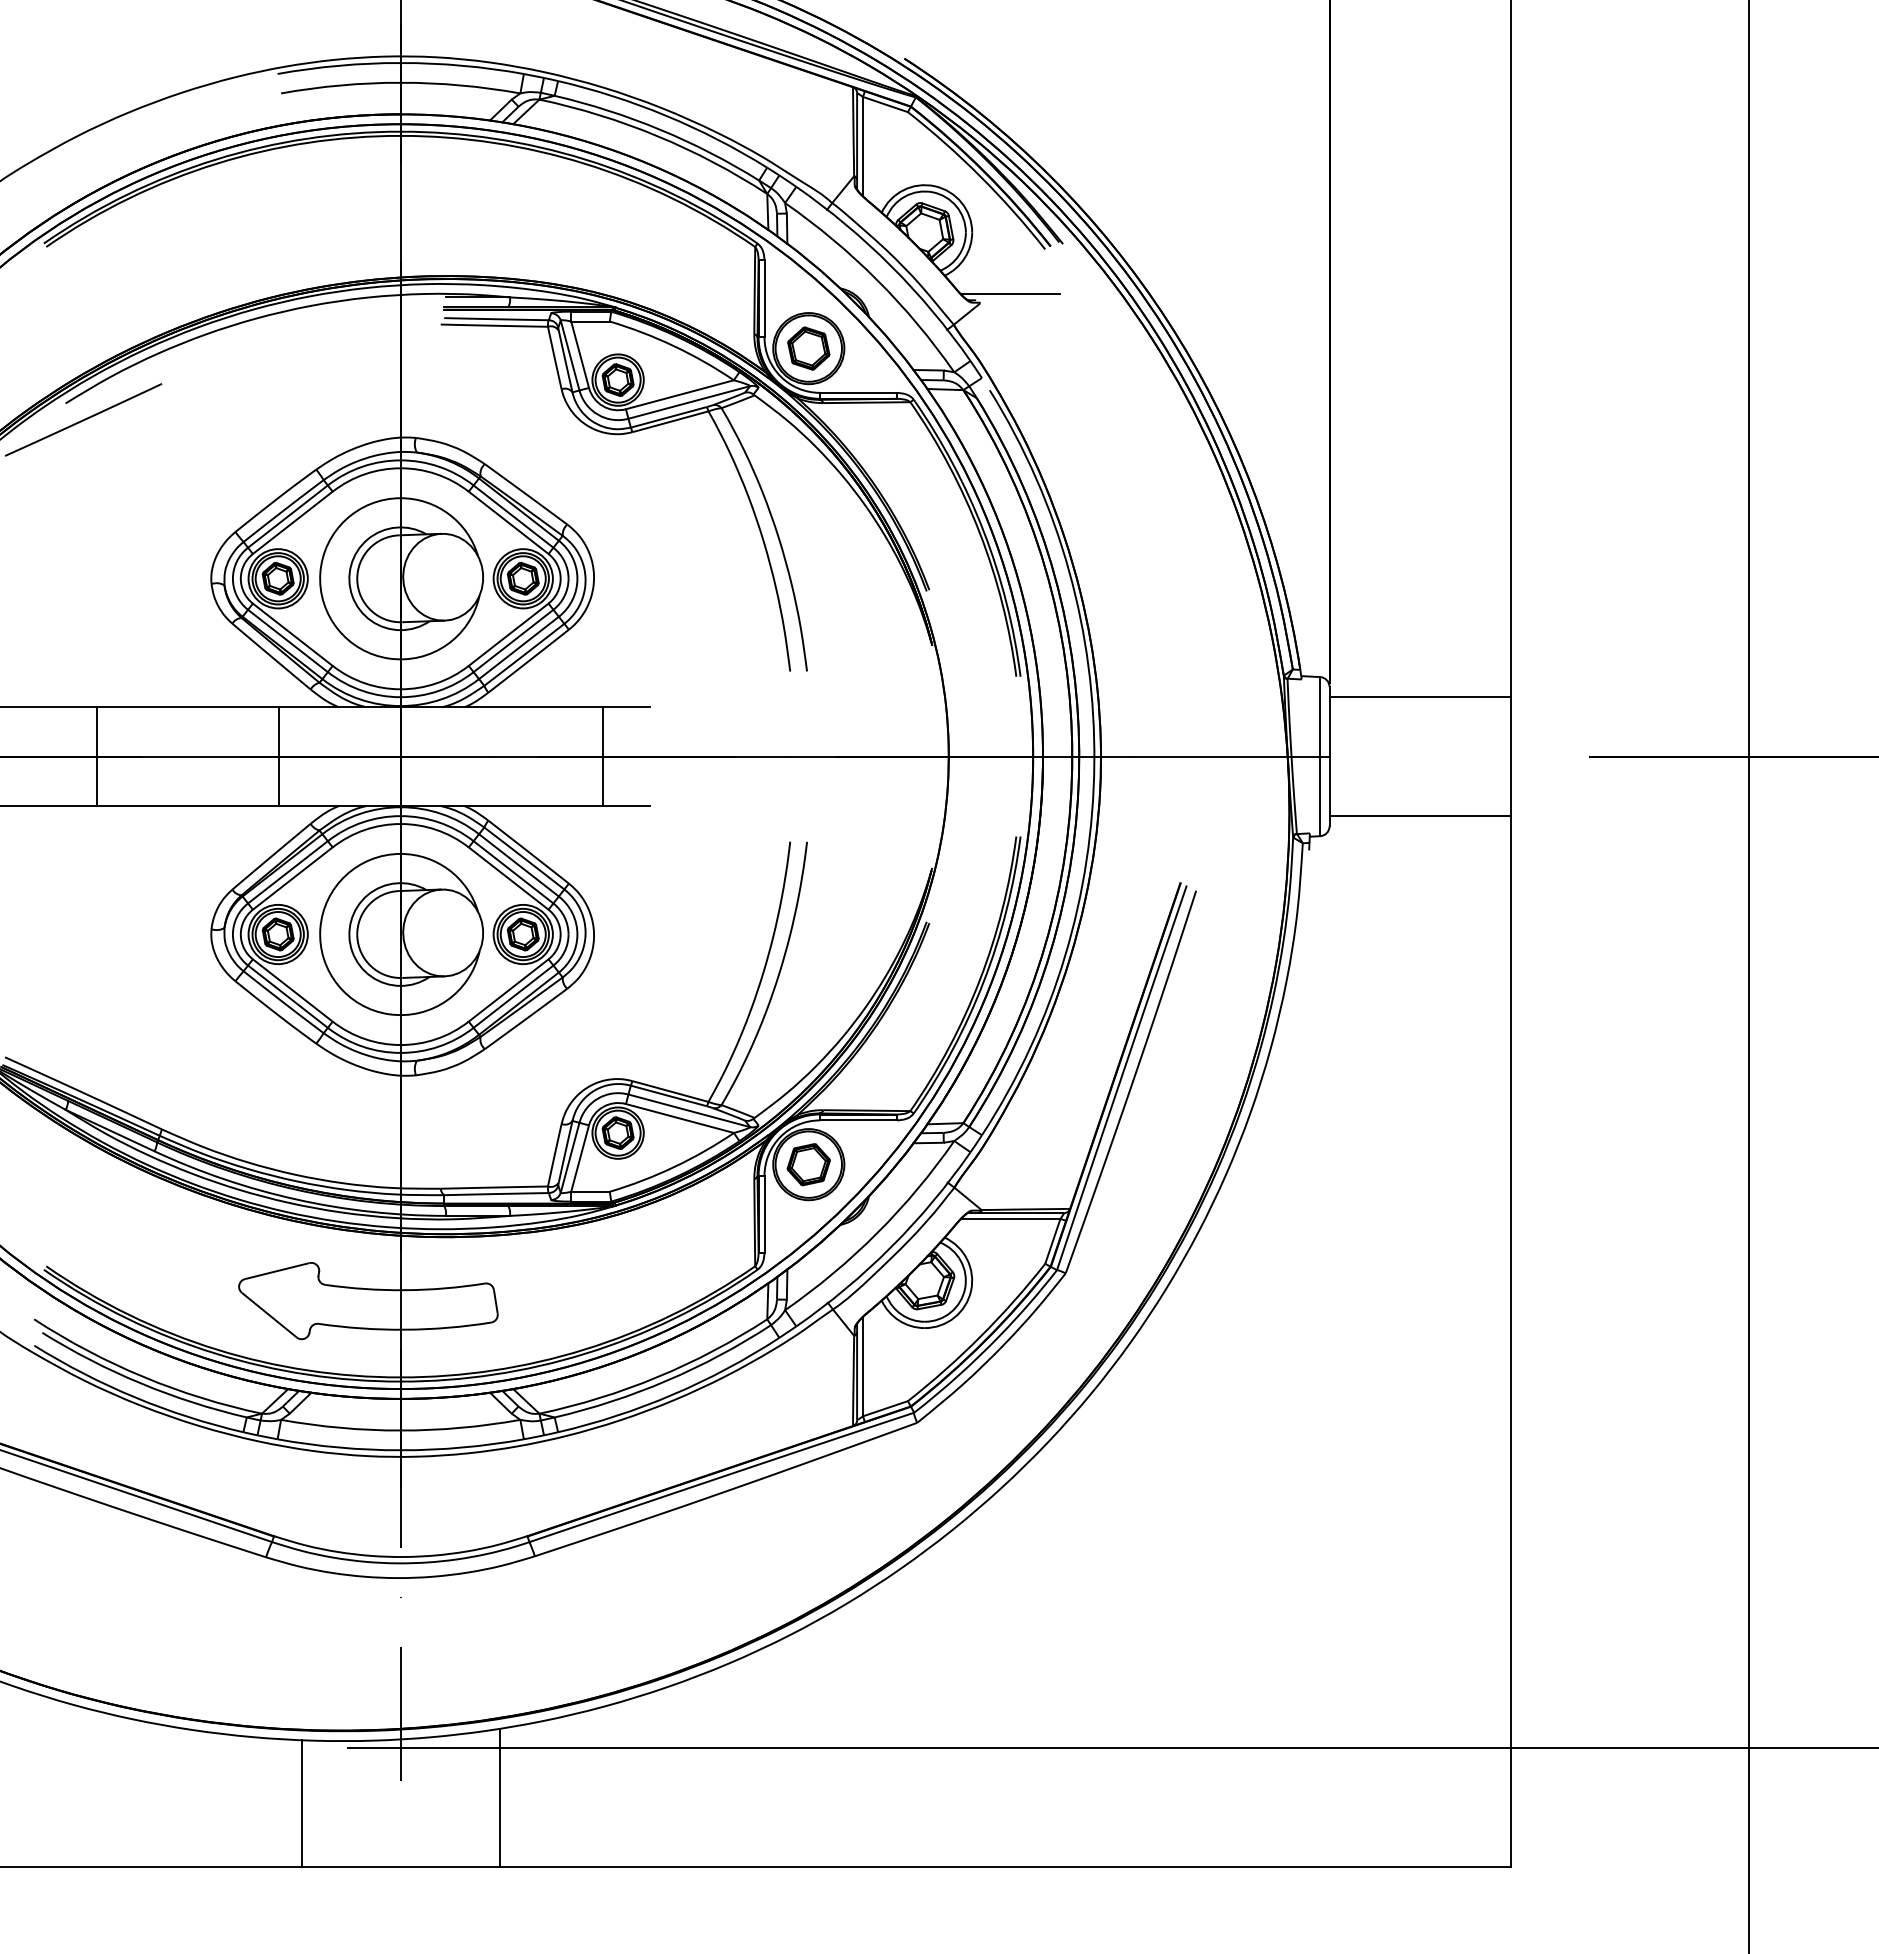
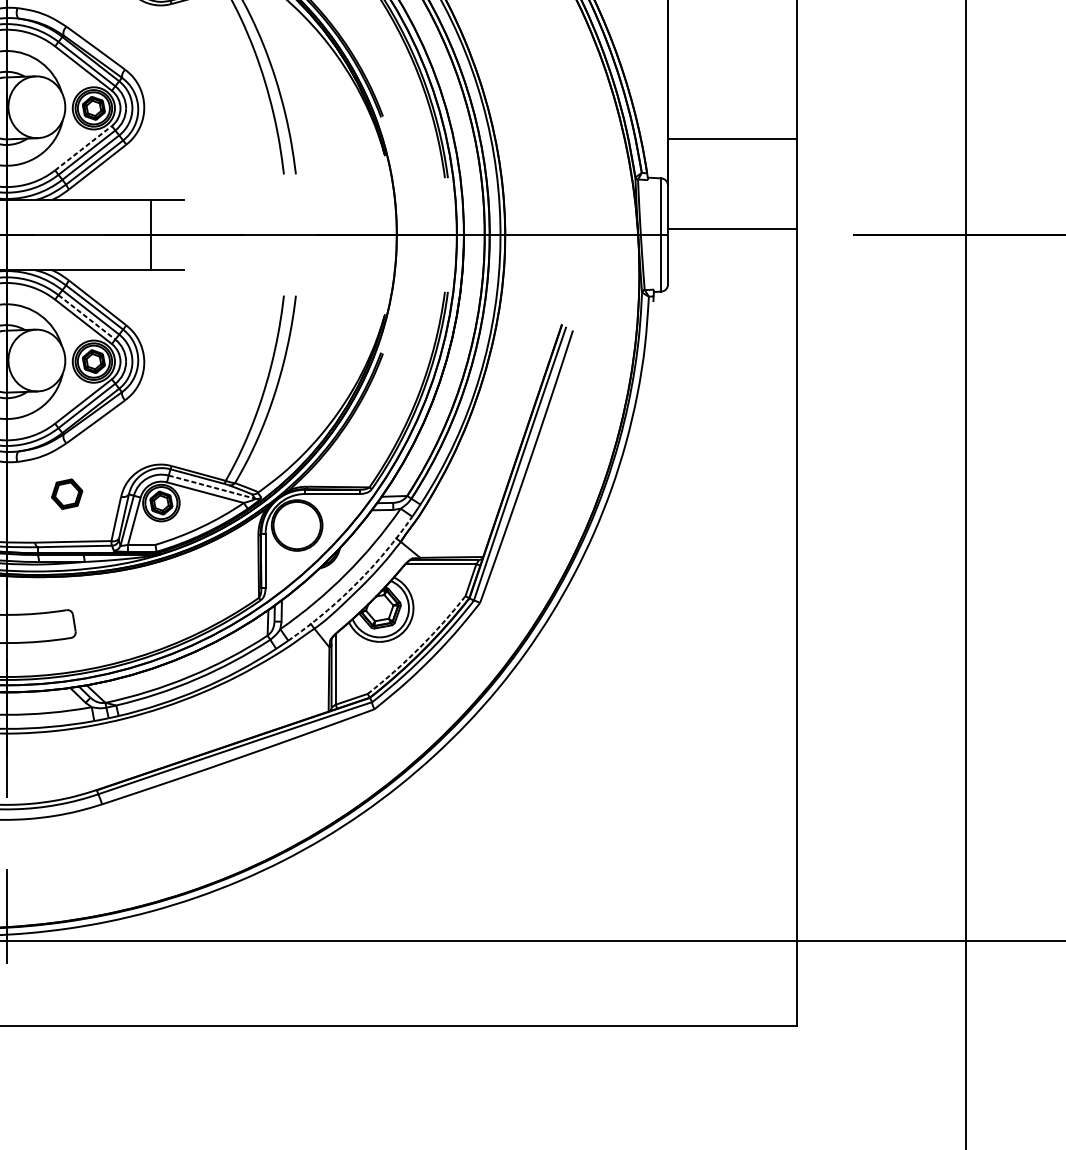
line: (508, 634) -> (83, 148), solid -> dashed
line: (1420, 697) -> (732, 139), moved
line: (1420, 815) -> (732, 228), moved
line: (513, 872) -> (86, 317), solid -> dashed
line: (689, 1110) -> (212, 486), solid -> dashed
part: (808, 1164) -> (66, 494), moved
arc: (891, 1247) -> (356, 584), solid -> dashed
arc: (980, 1336) -> (419, 647), solid -> dashed
line: (499, 1797) -> (76, 976), removed

